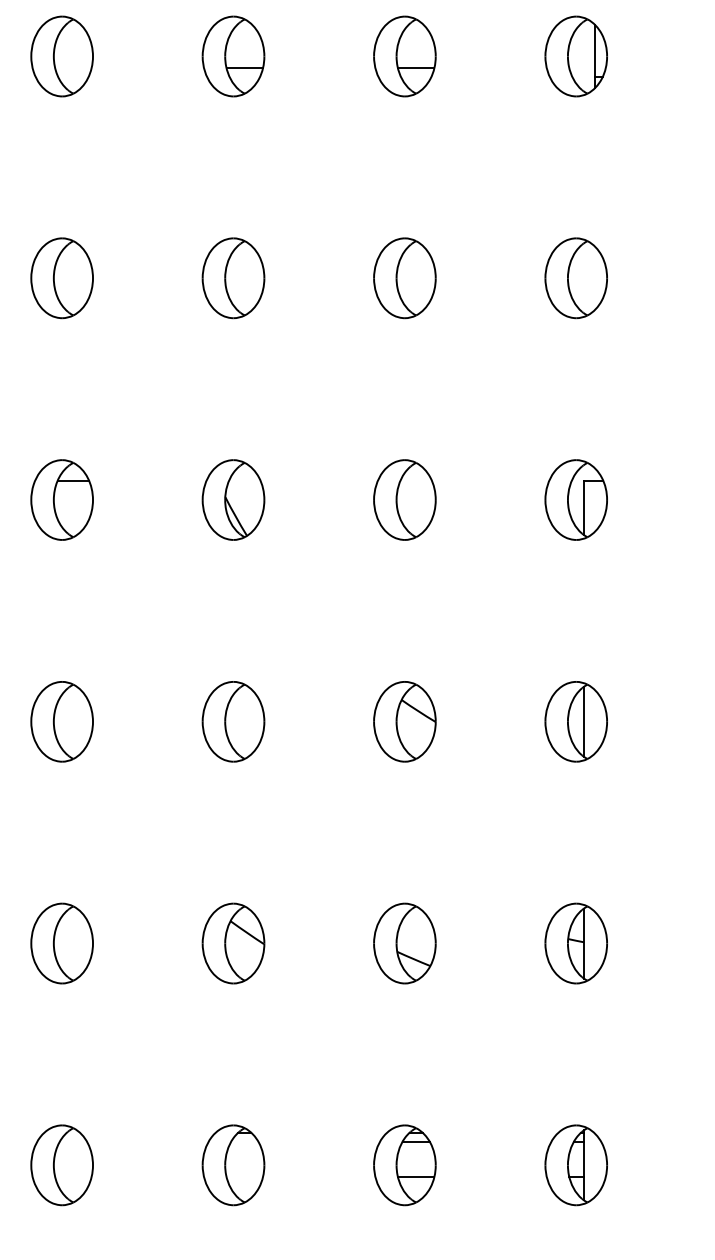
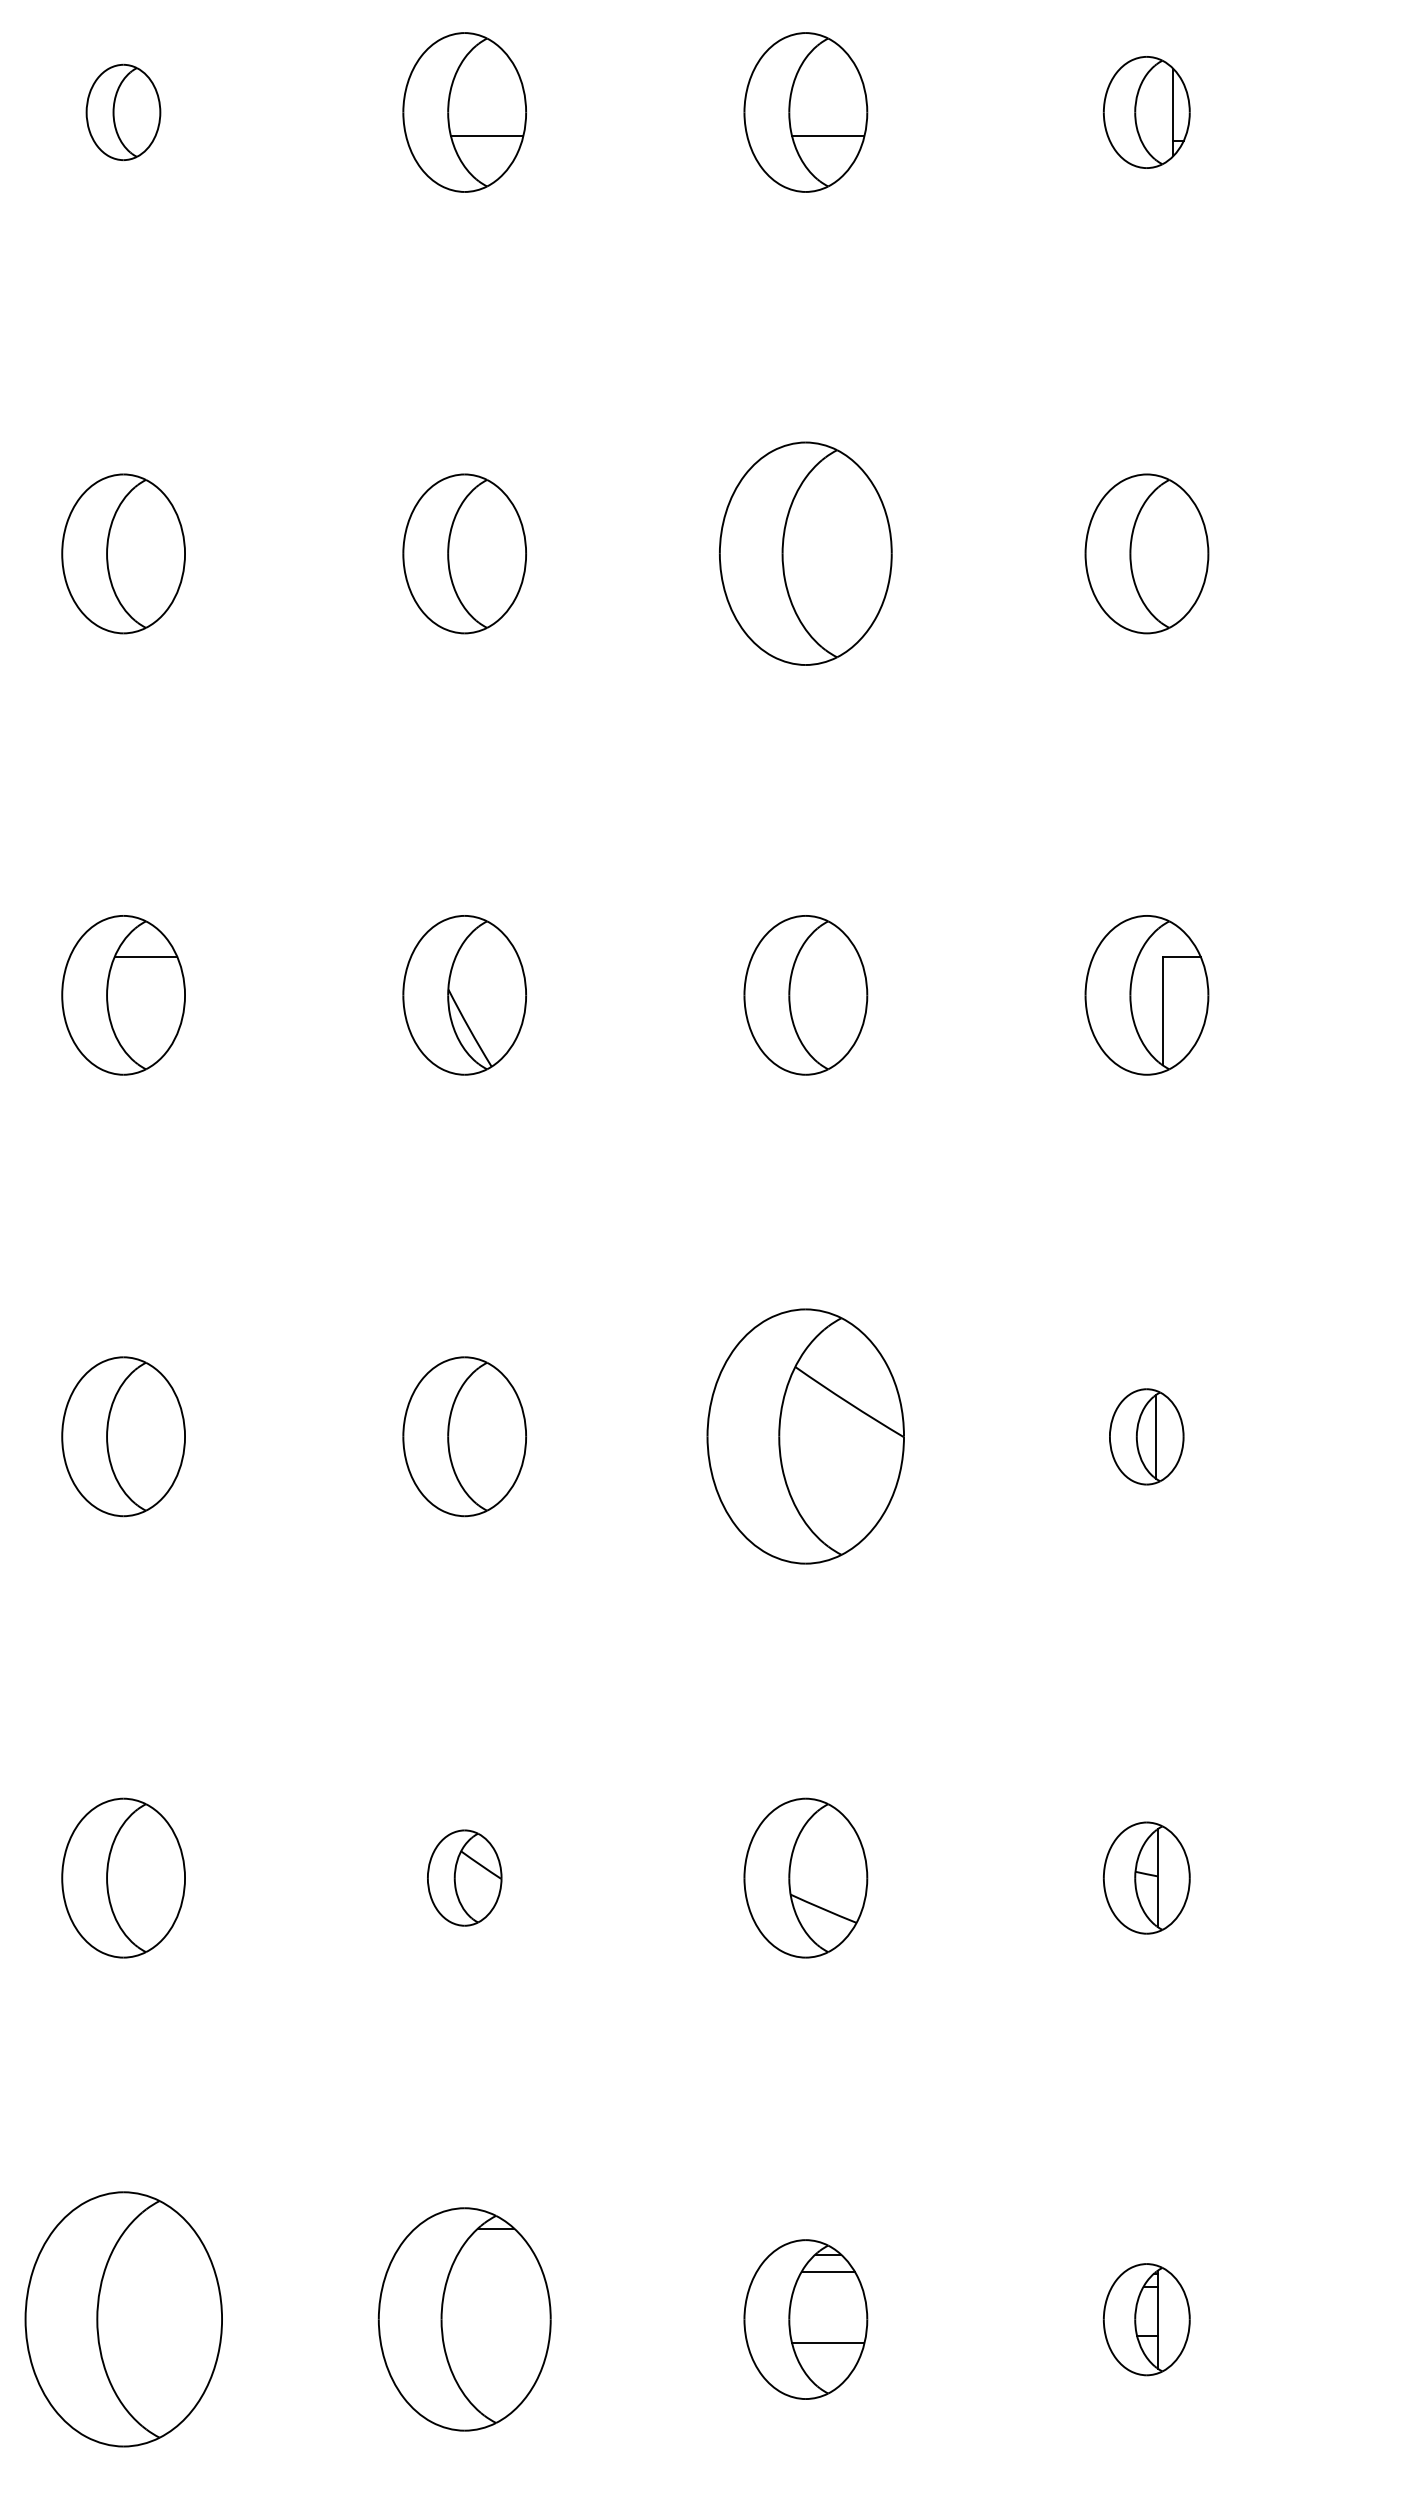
part: (61, 56) -> (122, 112), size x0.6
part: (575, 56) -> (1145, 112), size x0.7
part: (404, 278) -> (805, 554), size x1.4
part: (404, 721) -> (805, 1436), size x1.6
part: (575, 721) -> (1145, 1436), size x0.6
part: (233, 943) -> (464, 1878), size x0.6
part: (575, 943) -> (1145, 1878), size x0.7
part: (61, 1165) -> (122, 2319), size x1.6
part: (233, 1165) -> (464, 2319), size x1.4
part: (575, 1165) -> (1145, 2319), size x0.7

